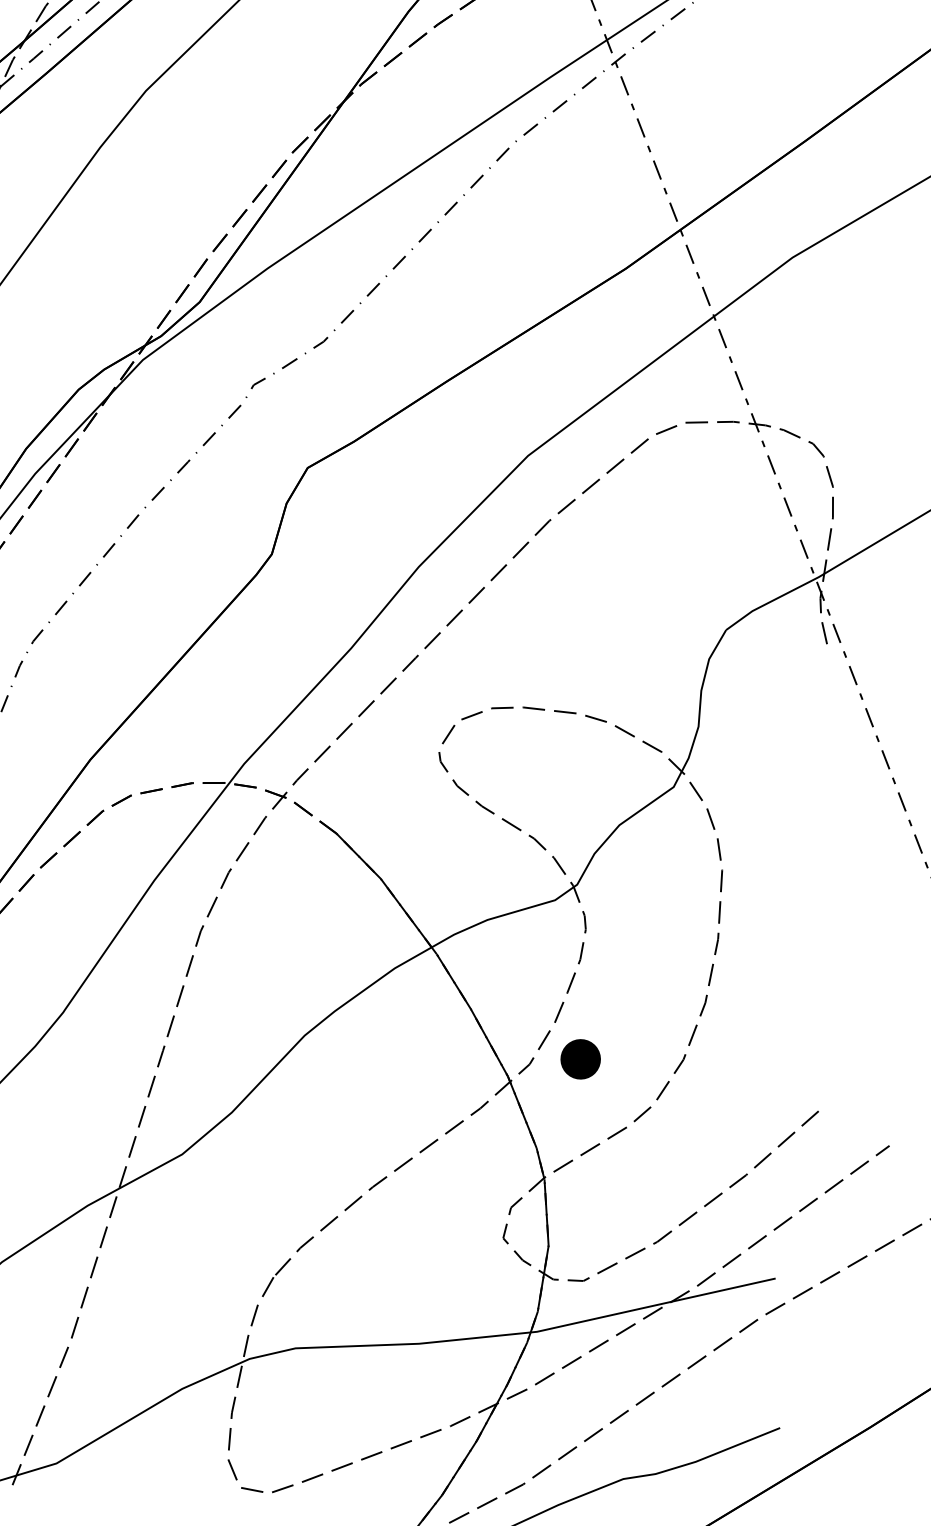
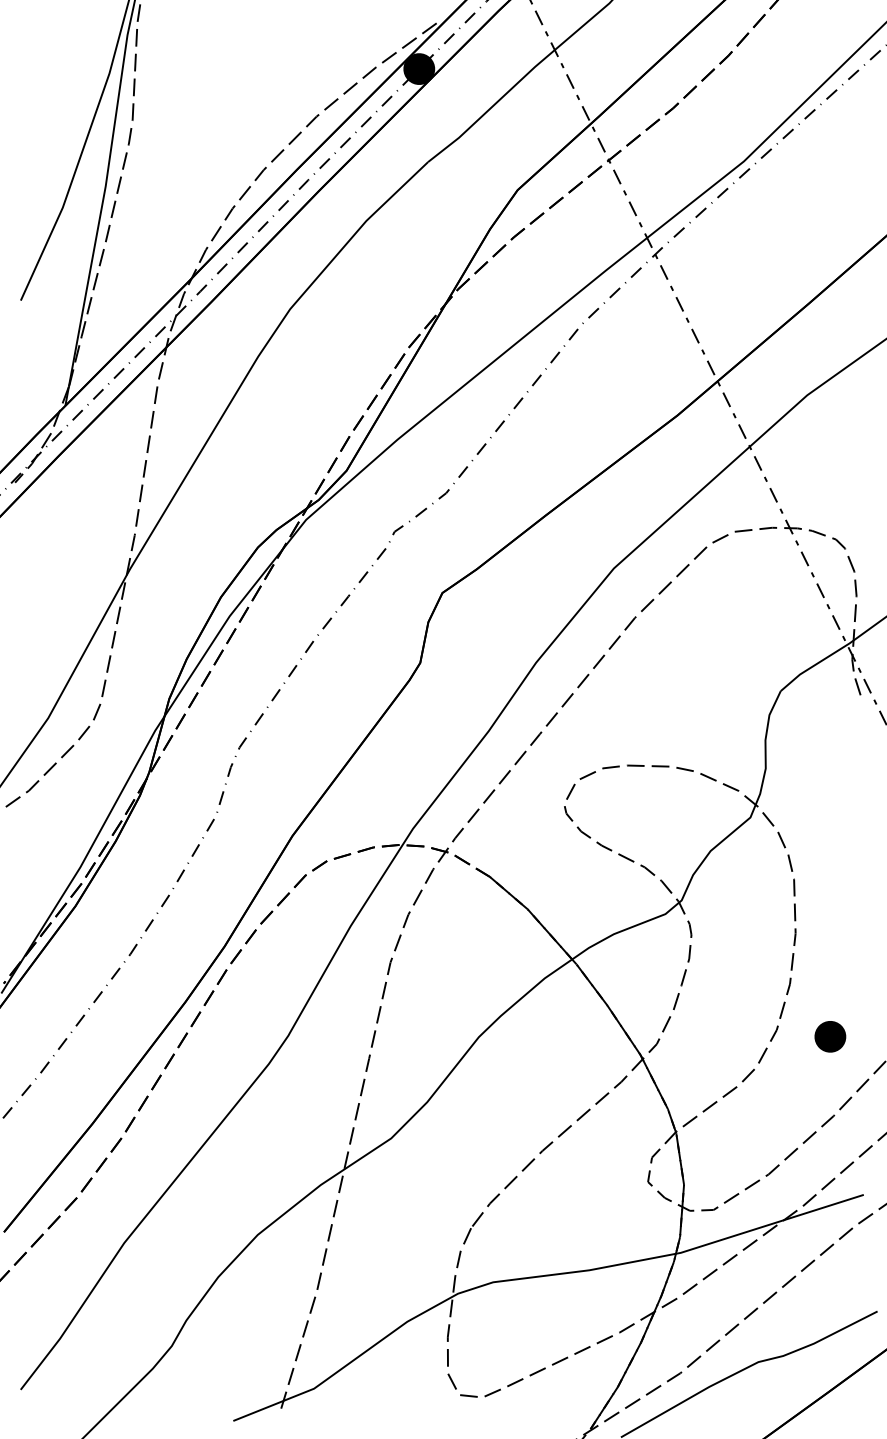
part: (580, 1058) -> (830, 1036), moved

